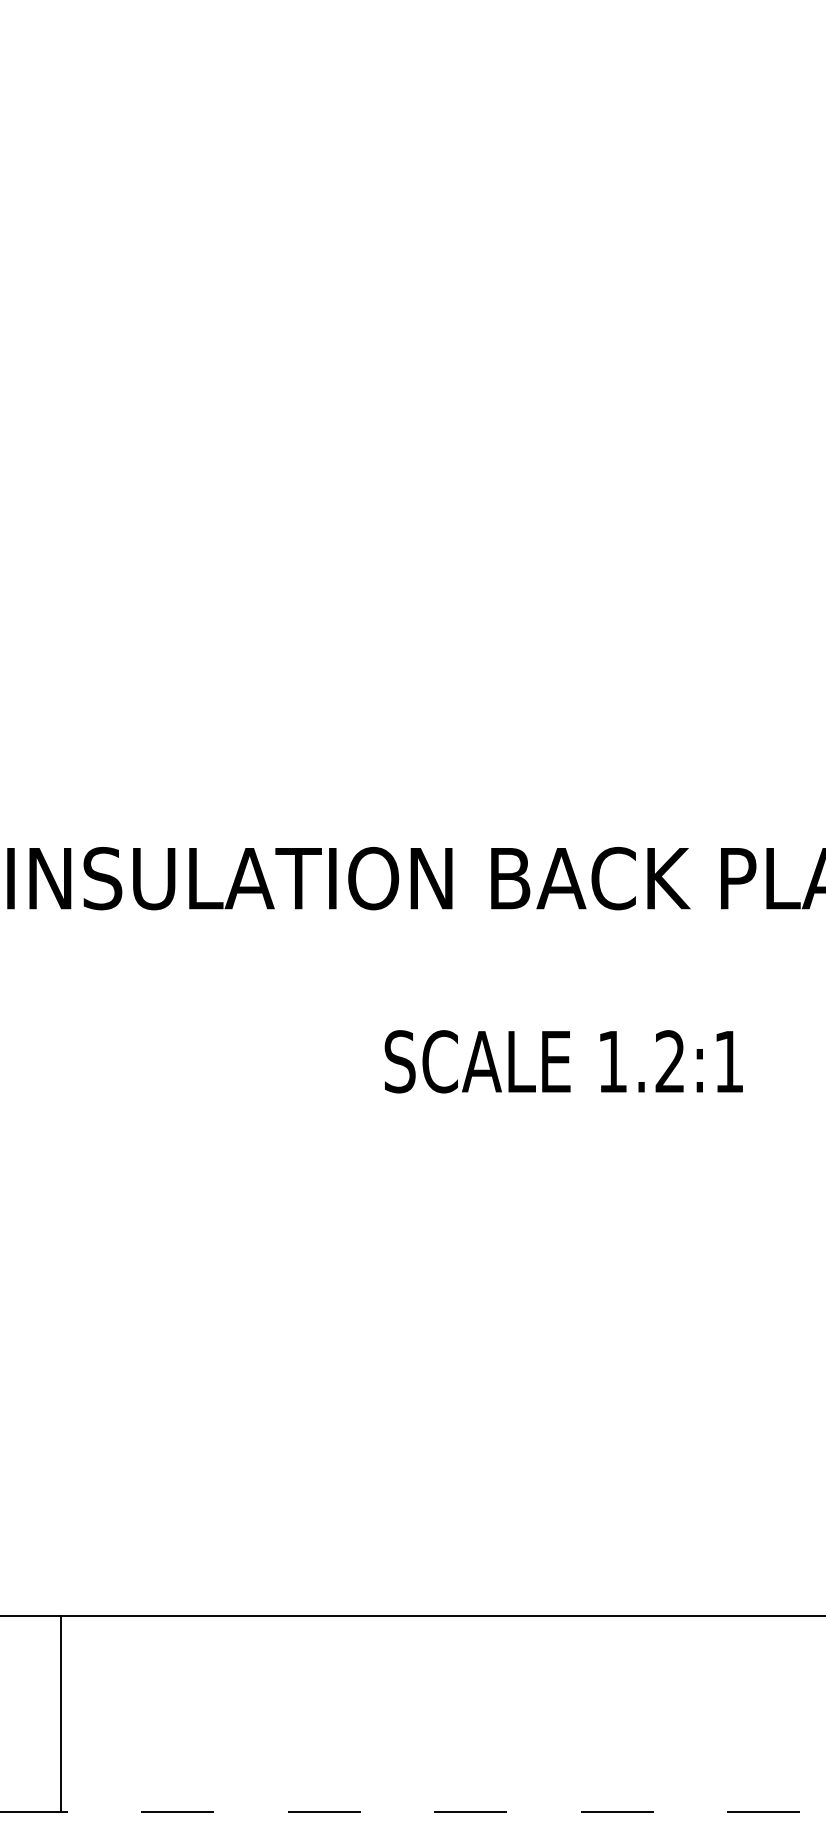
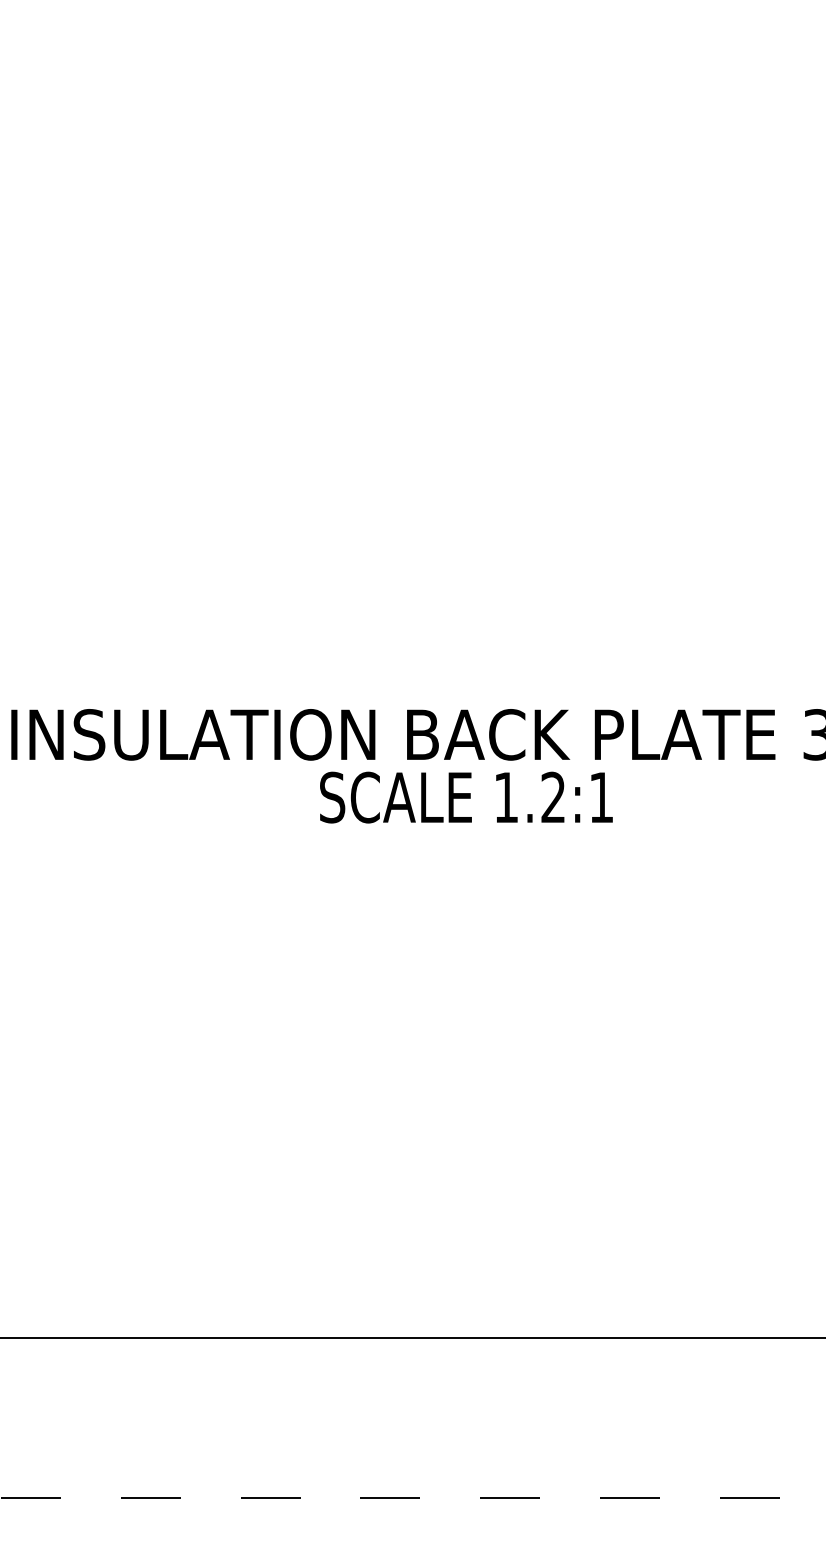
text: (563, 1061) -> (466, 797), moved
line: (61, 1713) -> (55, 1417), removed

